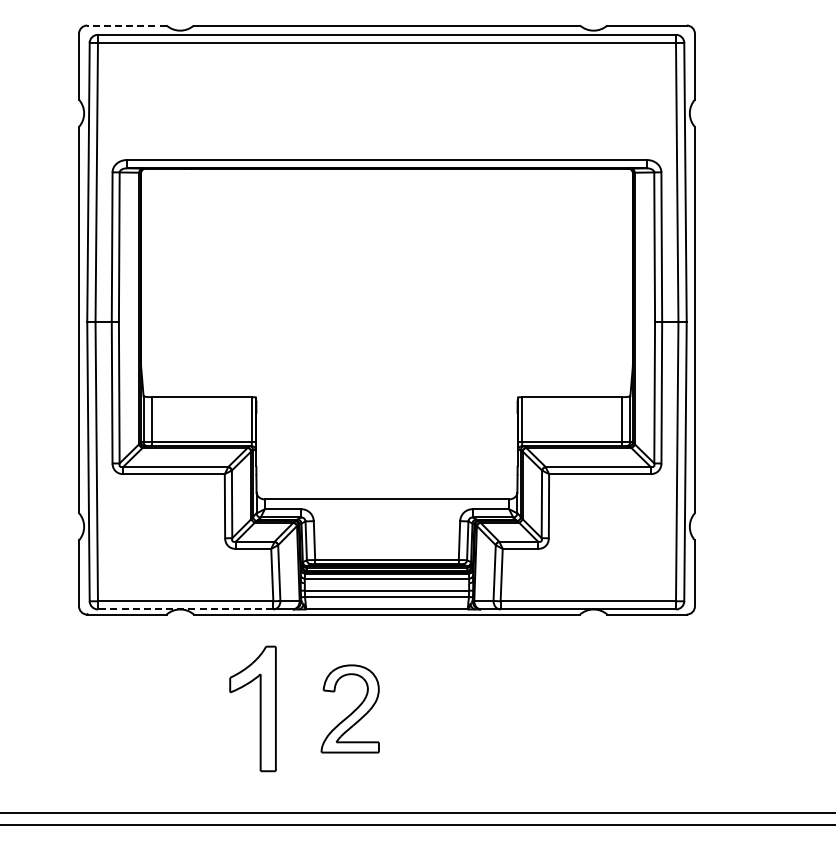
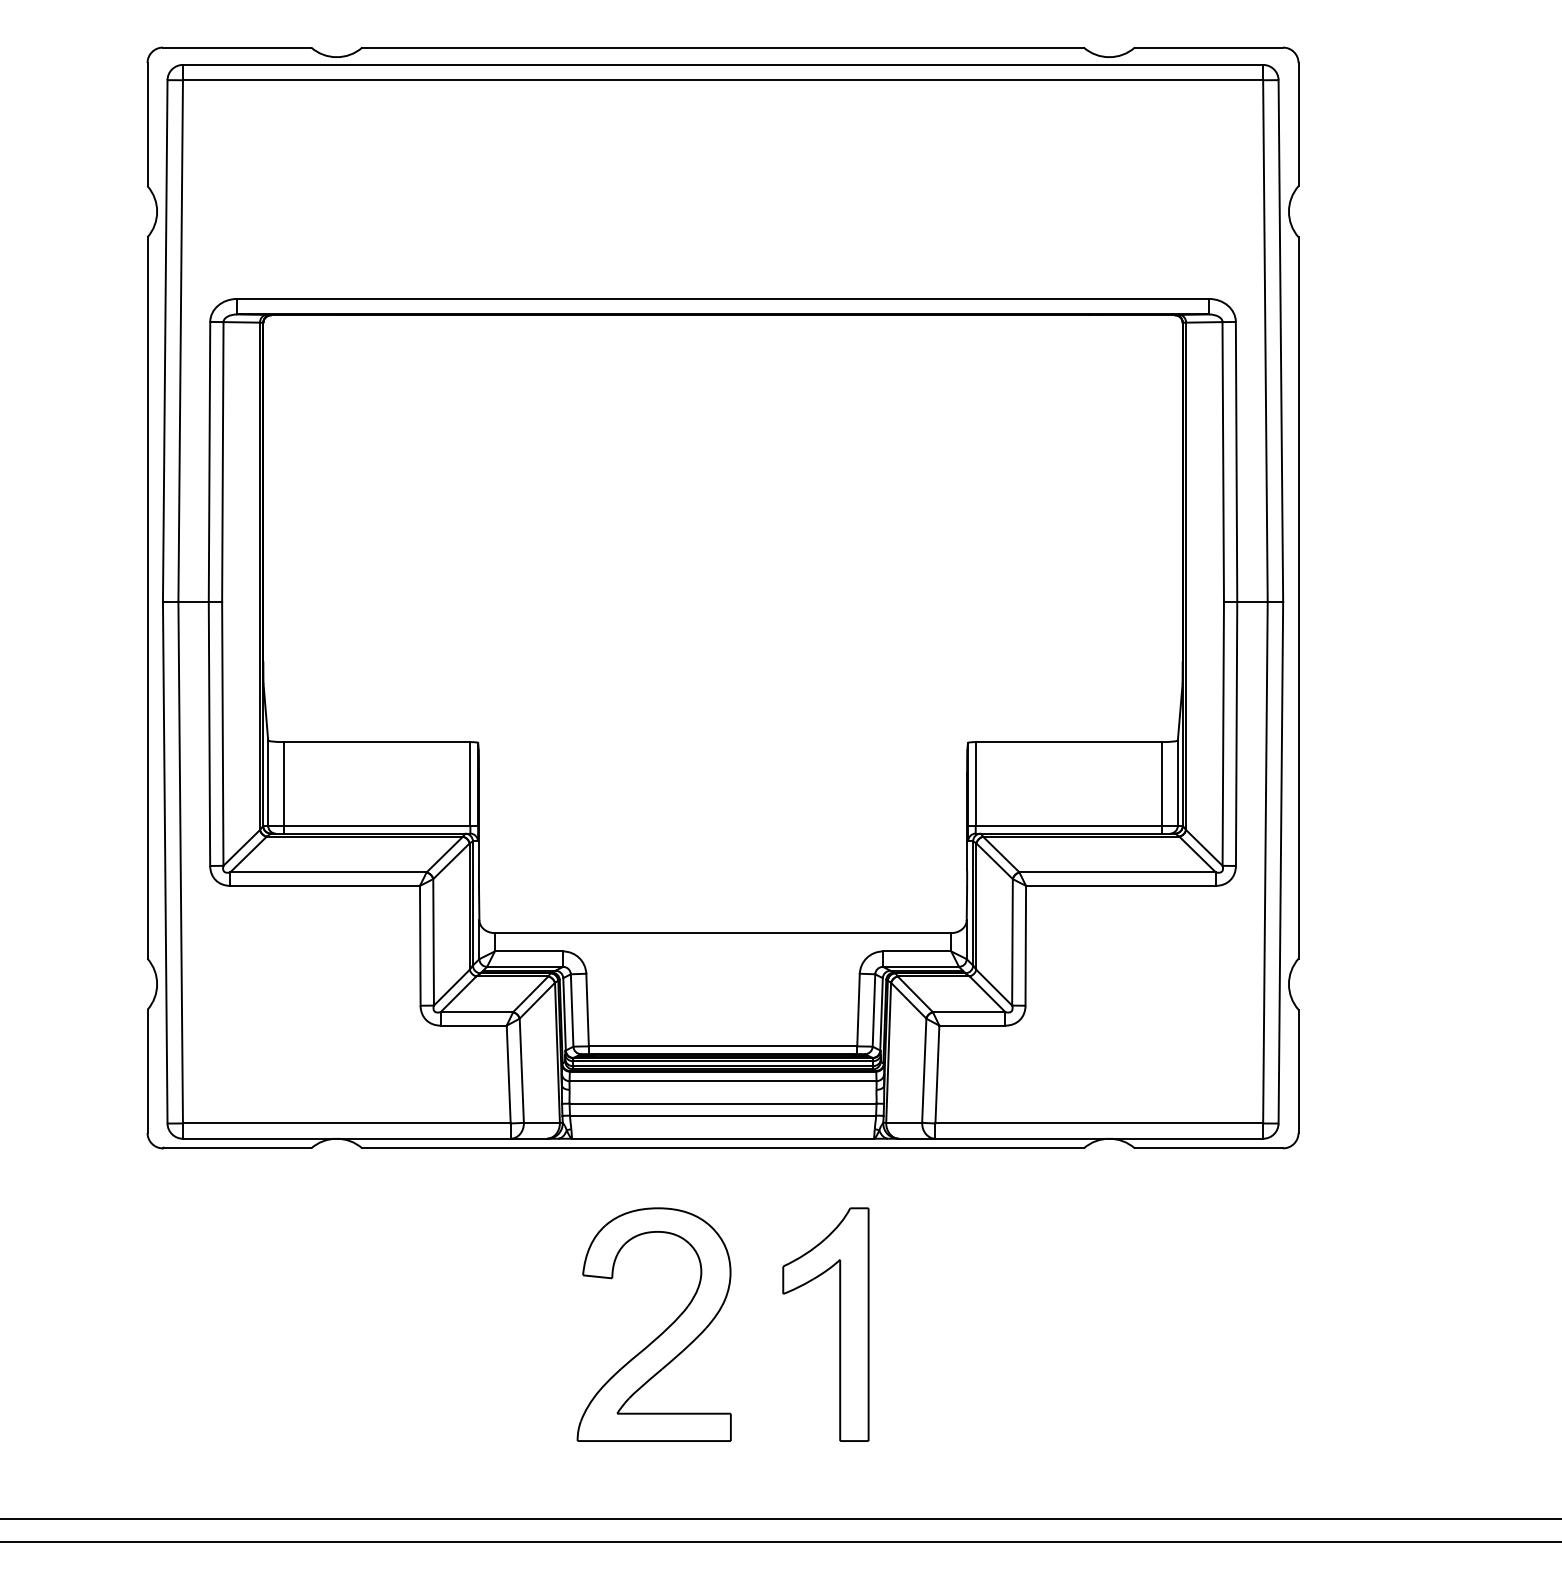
line: (126, 25) -> (236, 47), dashed -> solid
line: (185, 609) -> (346, 1138), dashed -> solid
part: (259, 708) -> (837, 1323), moved
part: (350, 708) -> (654, 1323), size x1.43

